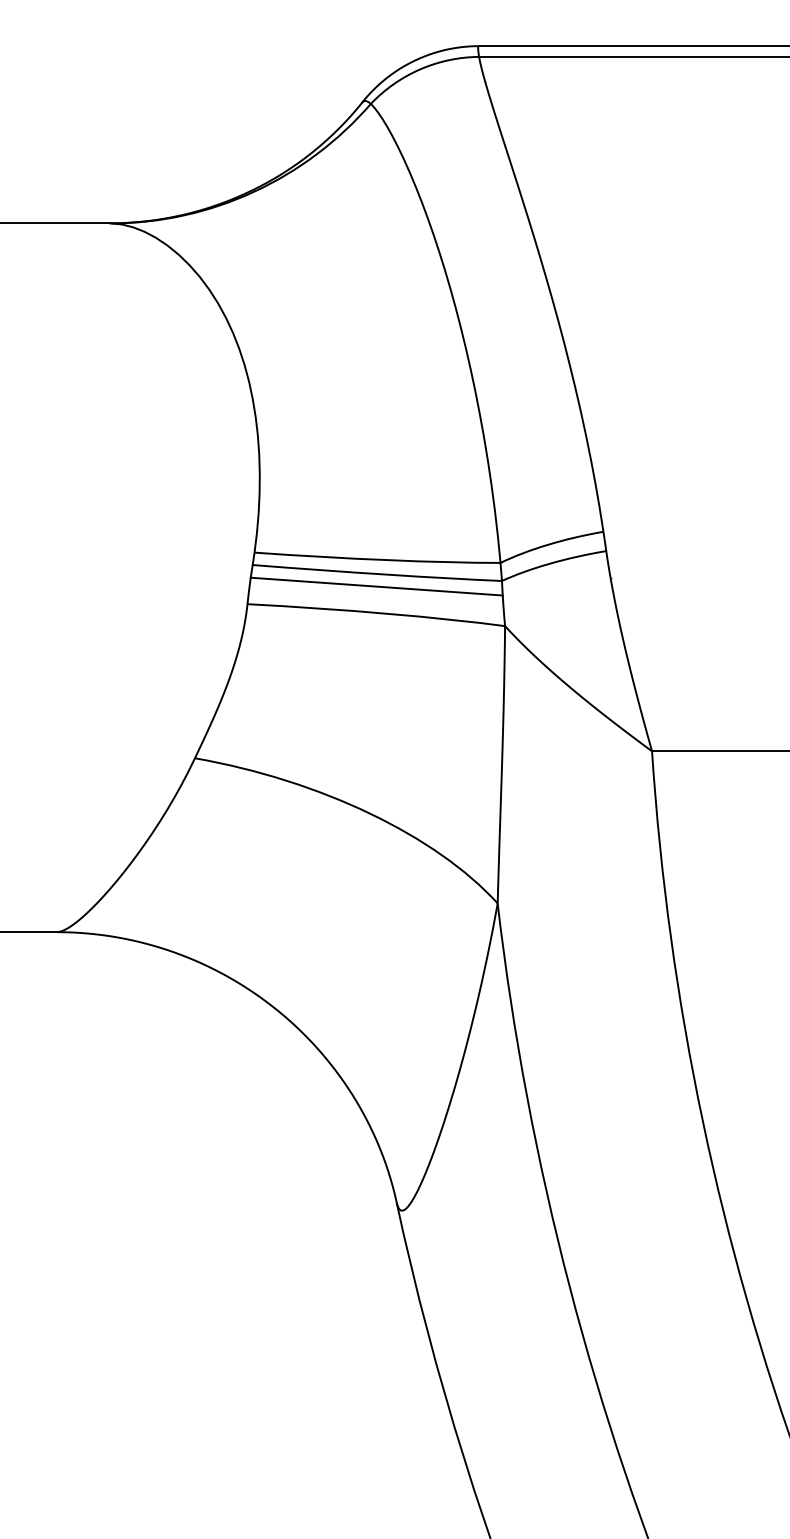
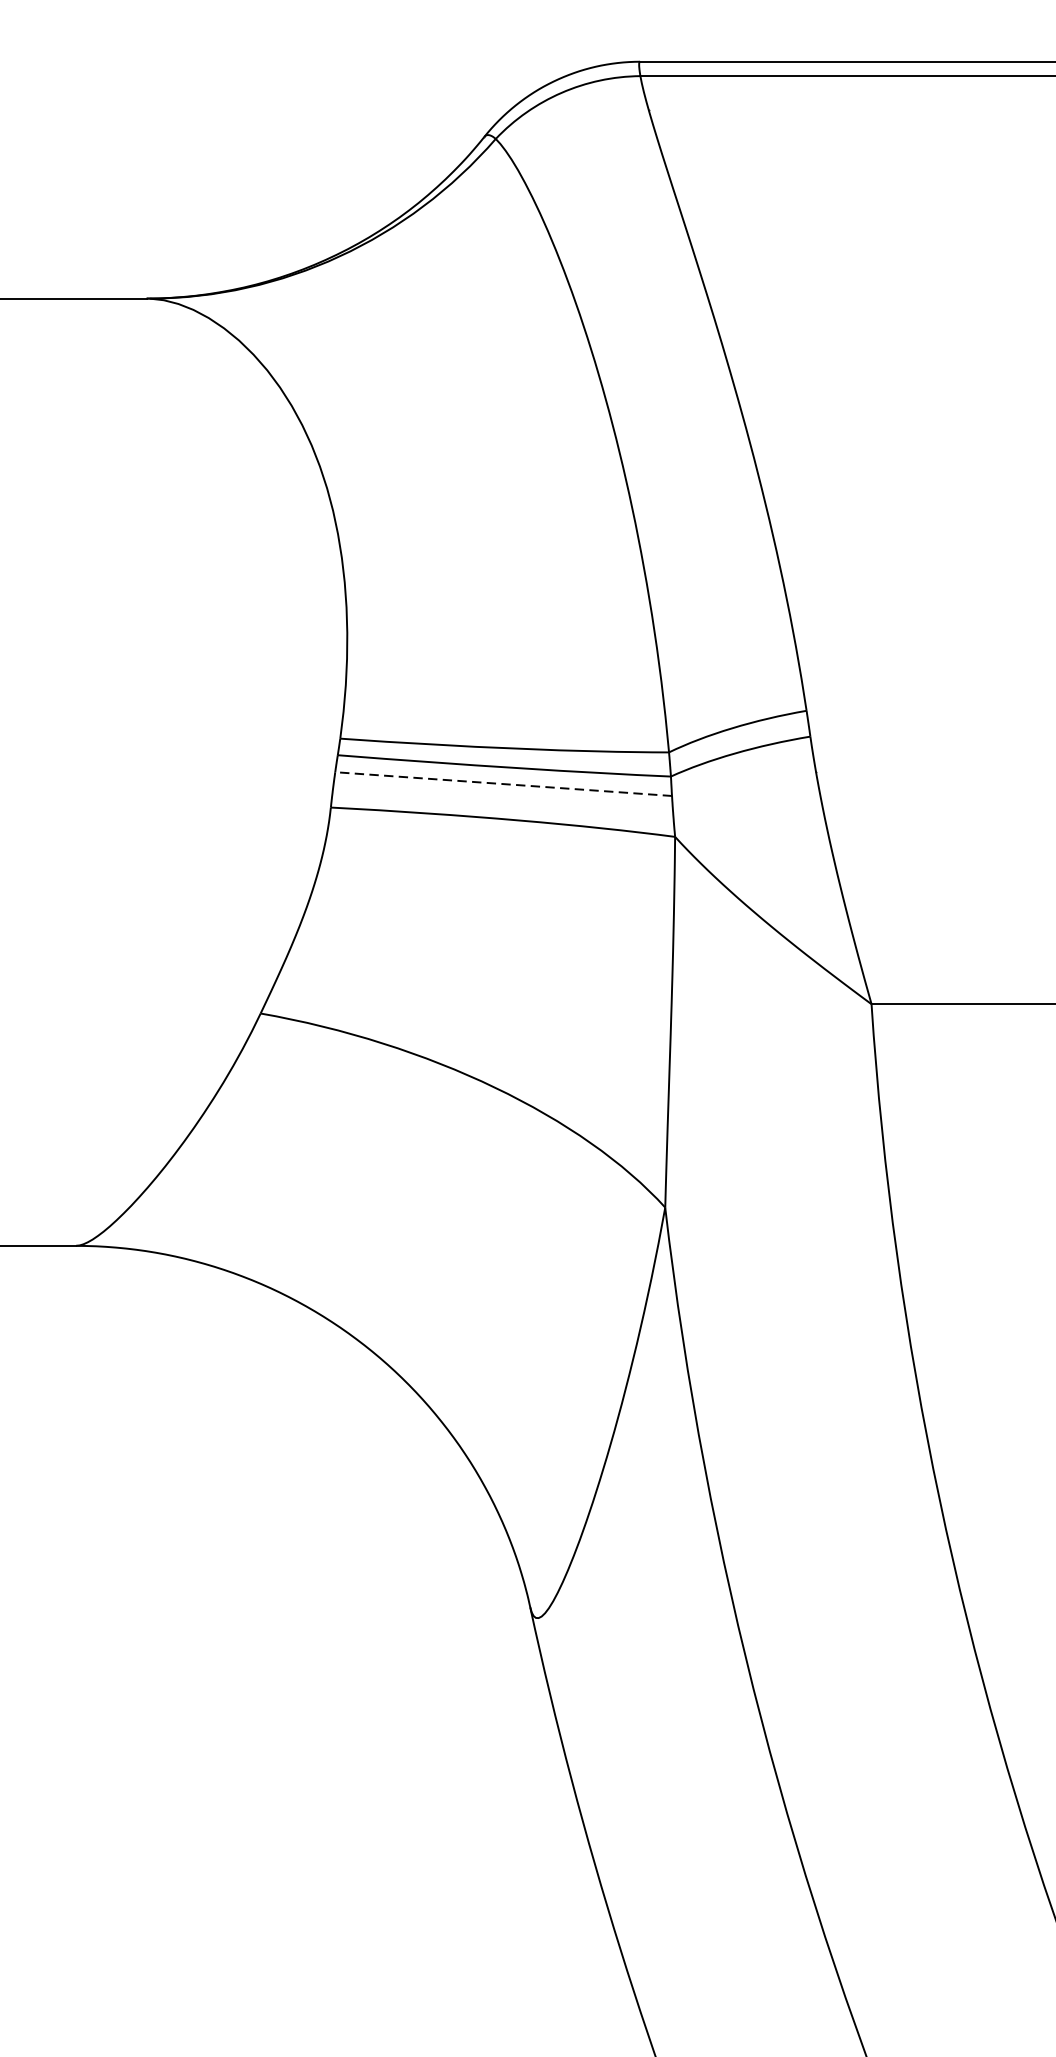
line: (376, 586) -> (503, 783), solid -> dashed

